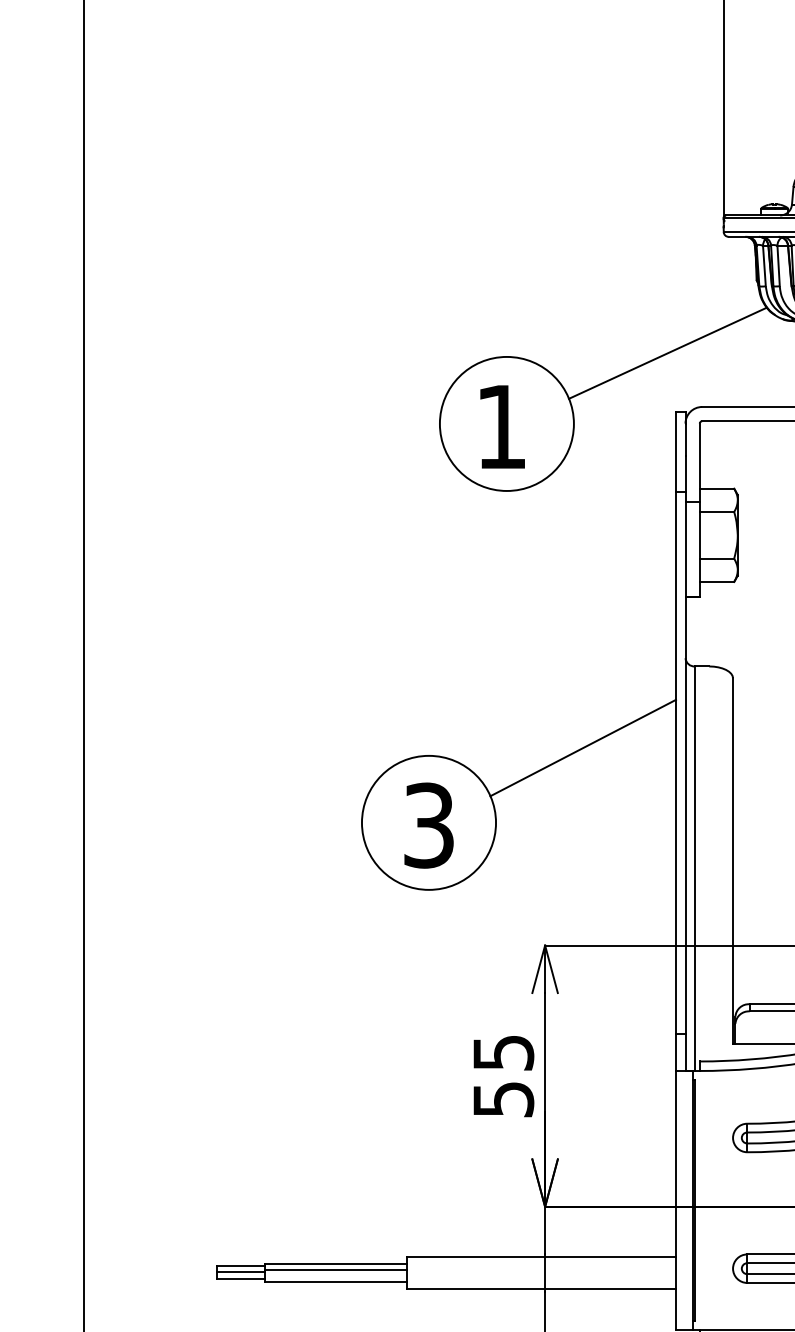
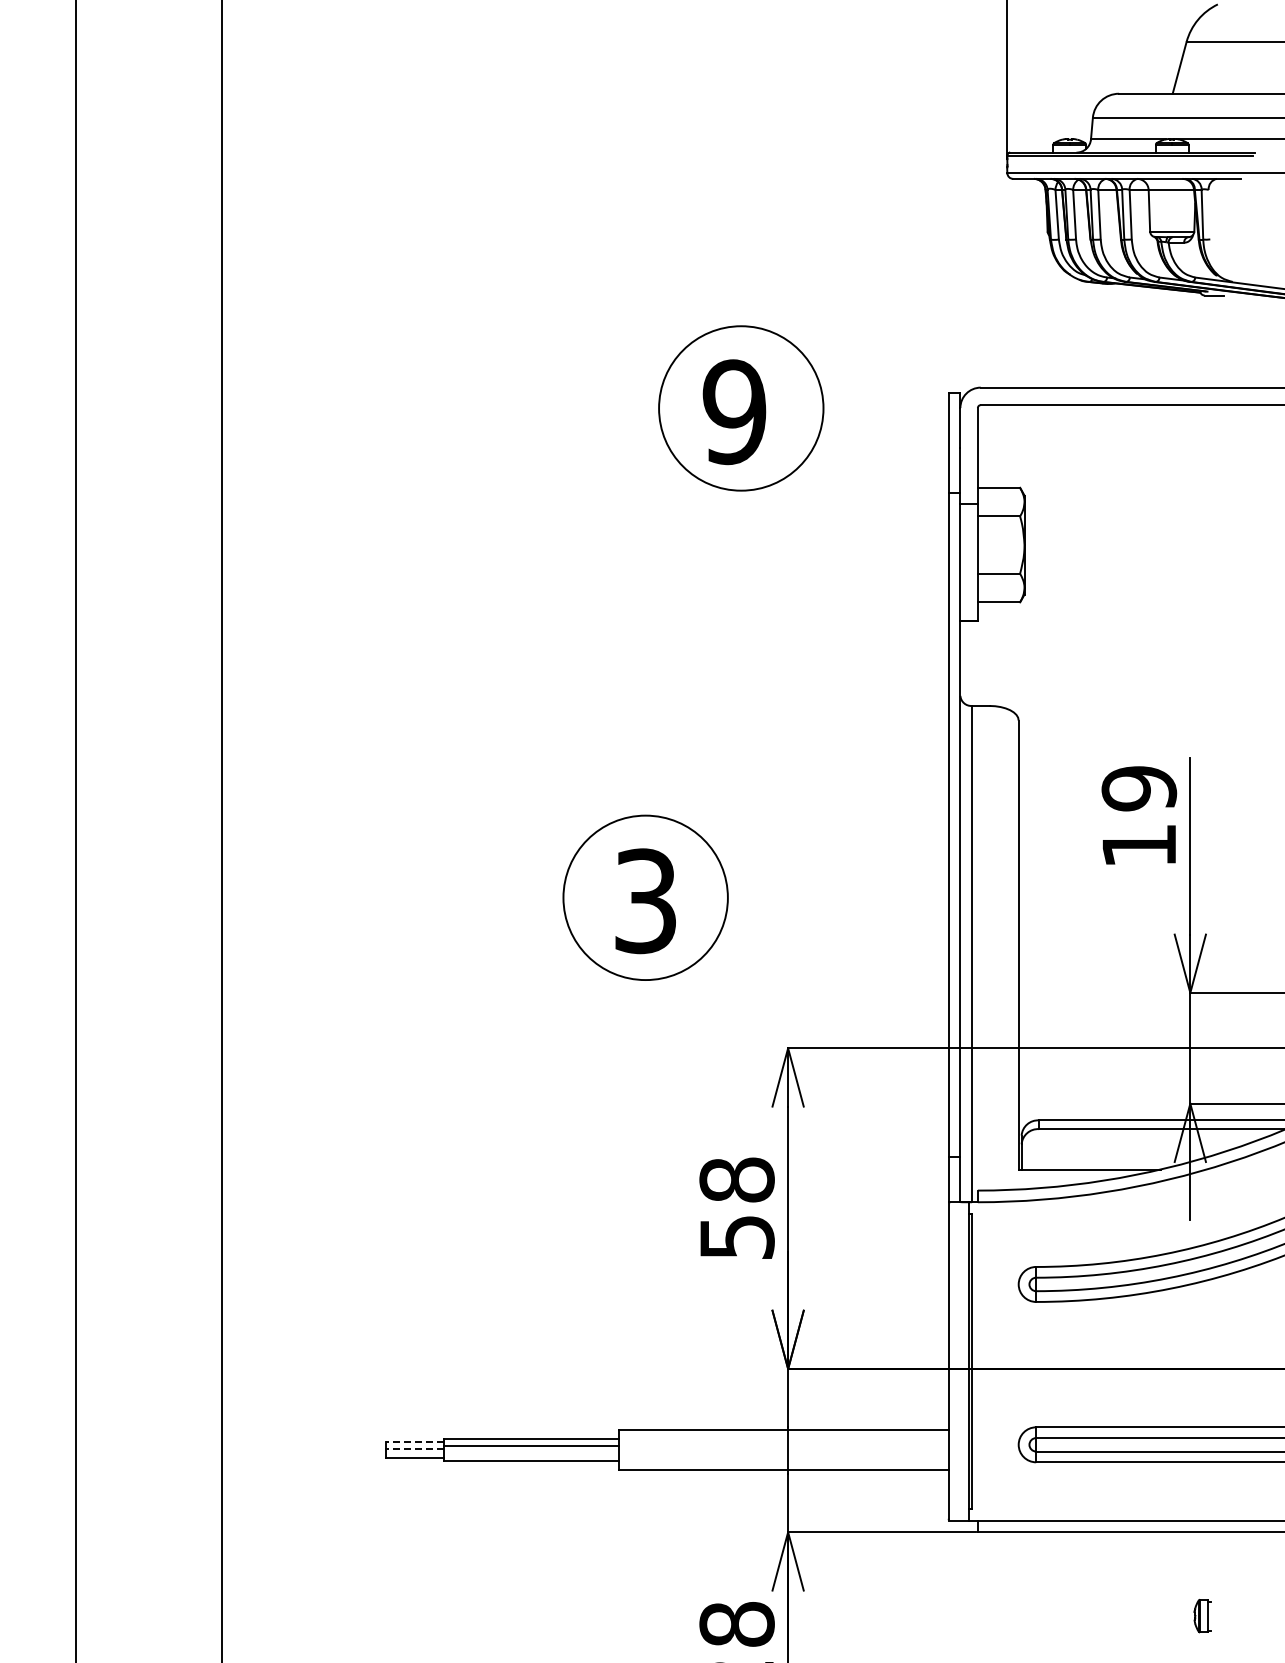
line: (667, 353) -> (938, 321), removed
text: (501, 427) -> (734, 412), 1 -> 9
line: (582, 747) -> (834, 805), removed
text: (503, 1052) -> (736, 1179), 55 -> 58
line: (240, 1265) -> (414, 1441), solid -> dashed
line: (240, 1272) -> (414, 1449), solid -> dashed

